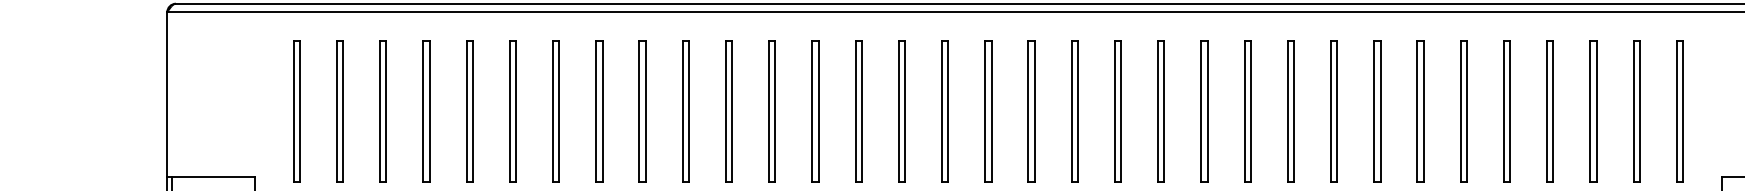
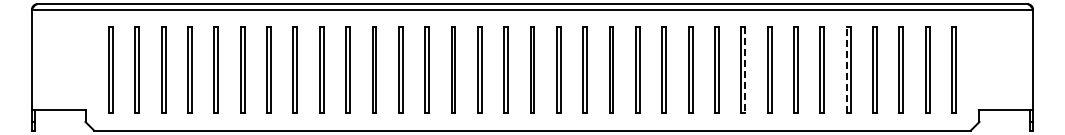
line: (1503, 110) -> (846, 69), solid -> dashed
line: (1337, 112) -> (745, 70), solid -> dashed

